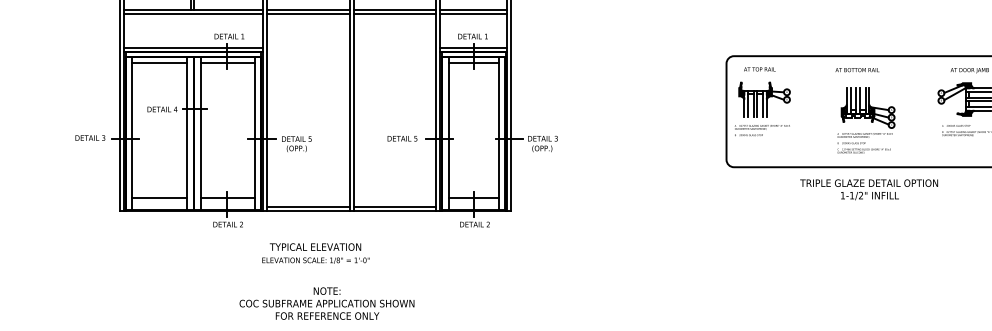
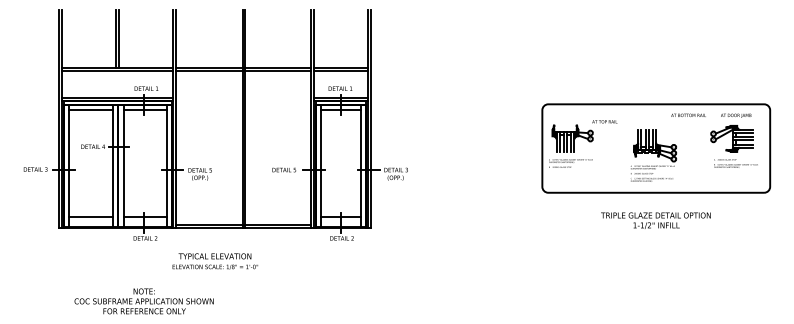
text: (759, 68) -> (604, 121), moved
text: (857, 68) -> (688, 114), moved
text: (868, 189) -> (655, 220), moved
text: (326, 303) -> (143, 301), moved

